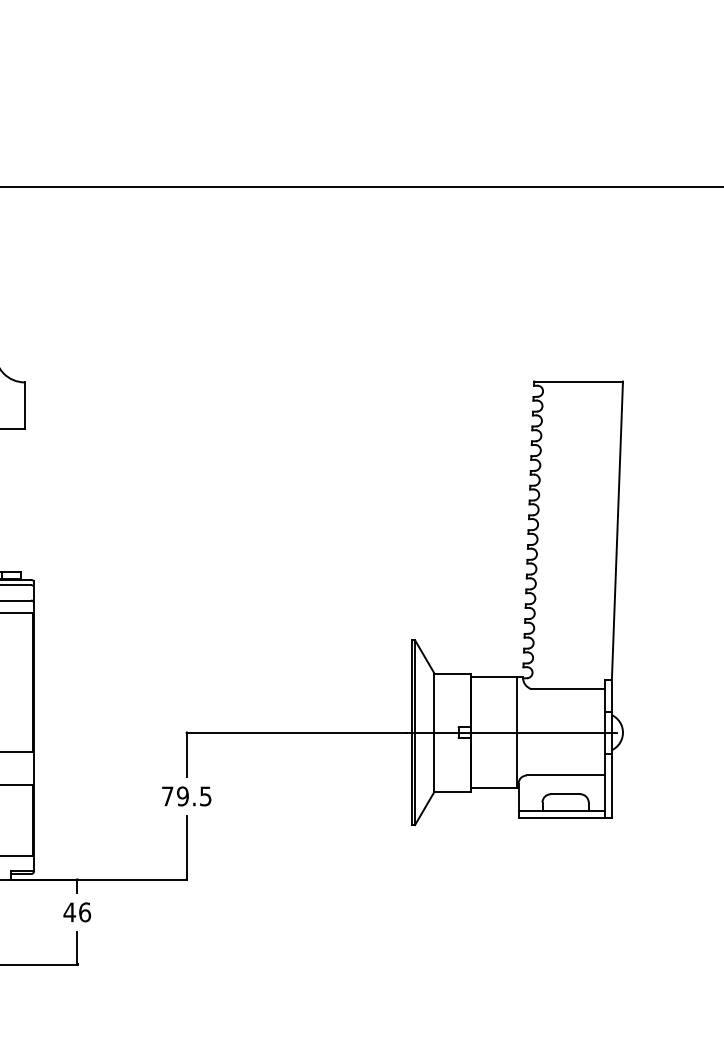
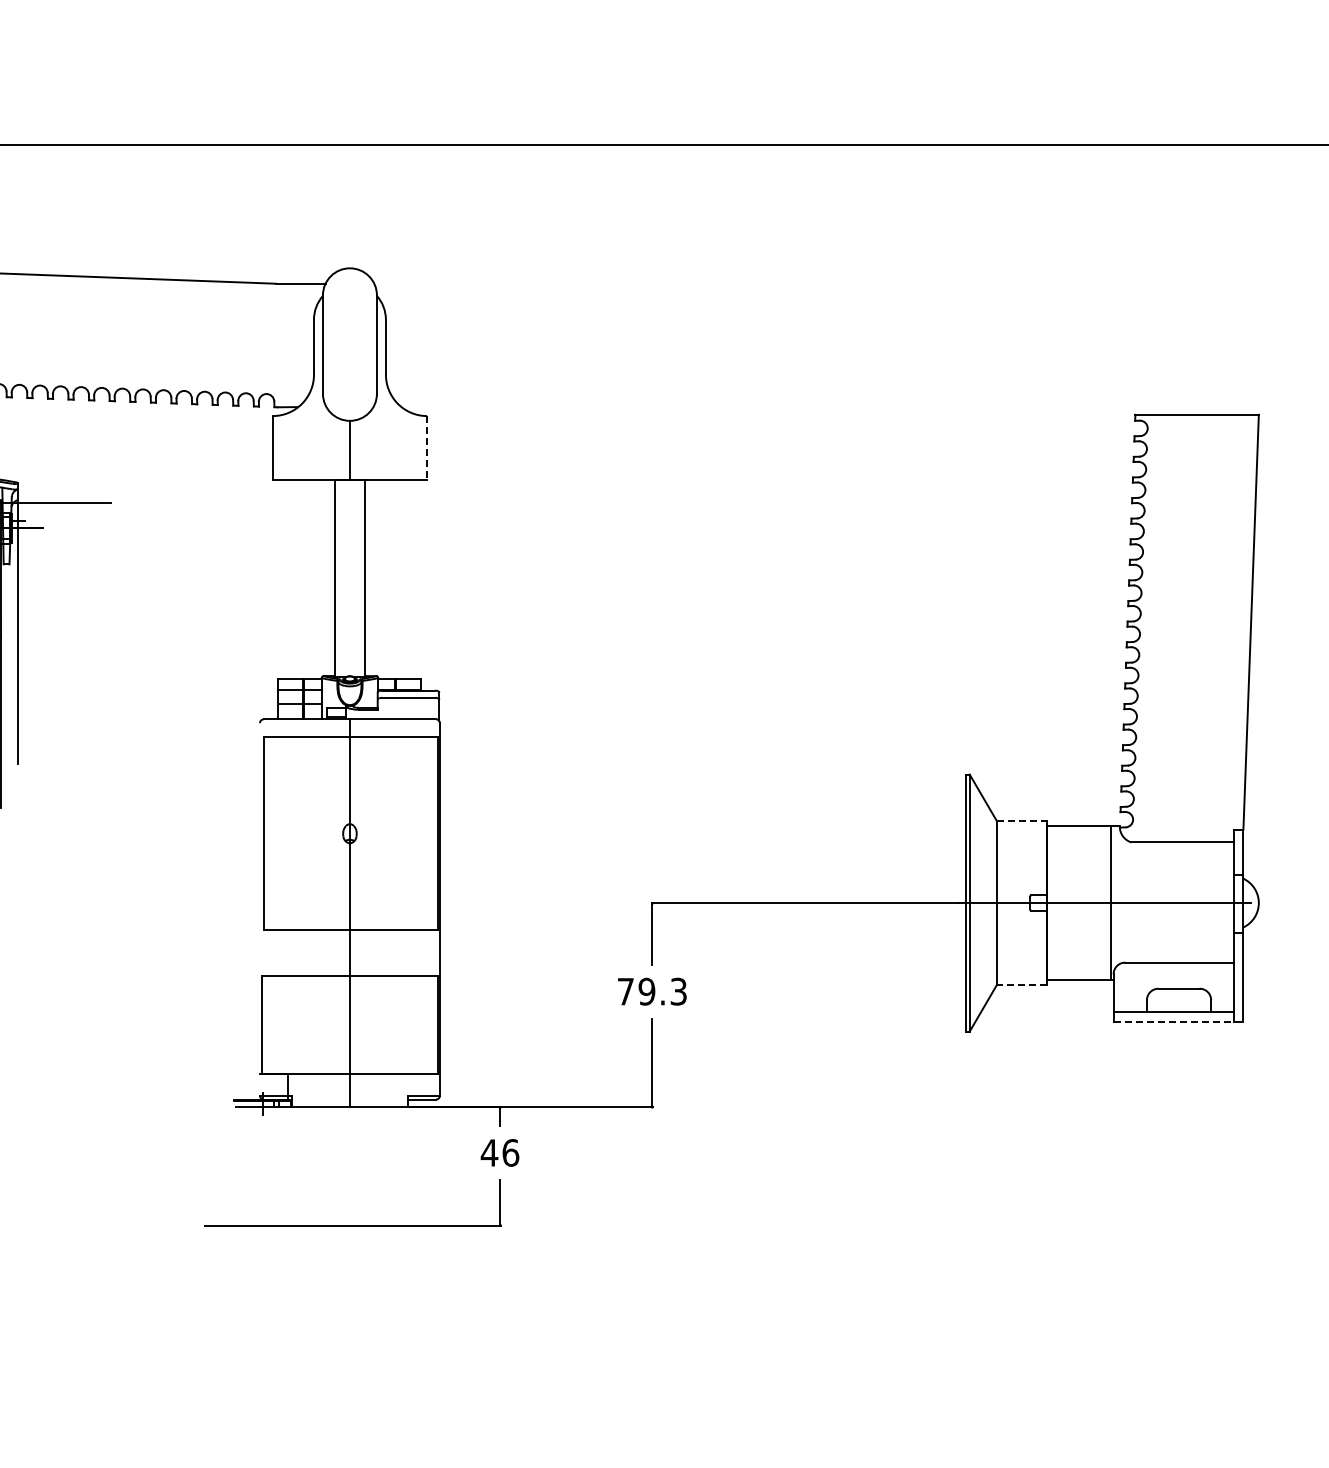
line: (25, 405) -> (427, 448), solid -> dashed
line: (453, 673) -> (1022, 820), solid -> dashed
line: (452, 791) -> (1021, 985), solid -> dashed
text: (205, 796) -> (678, 991), 79.5 -> 79.3
line: (565, 818) -> (1178, 1022), solid -> dashed

